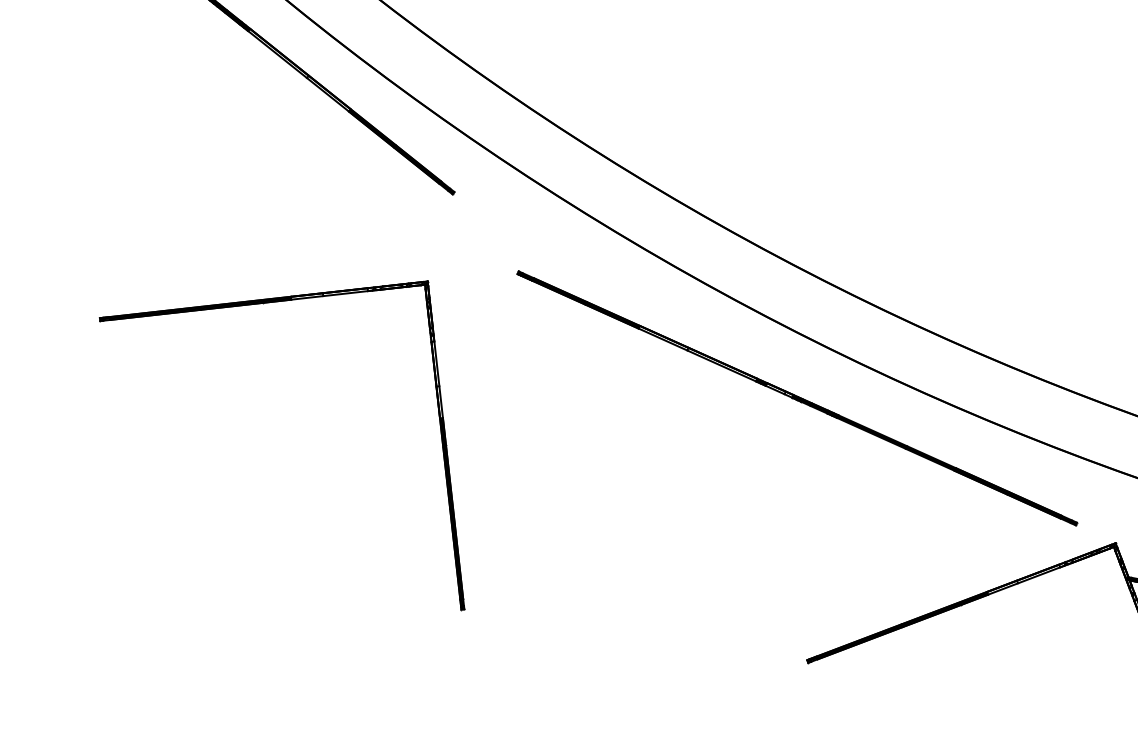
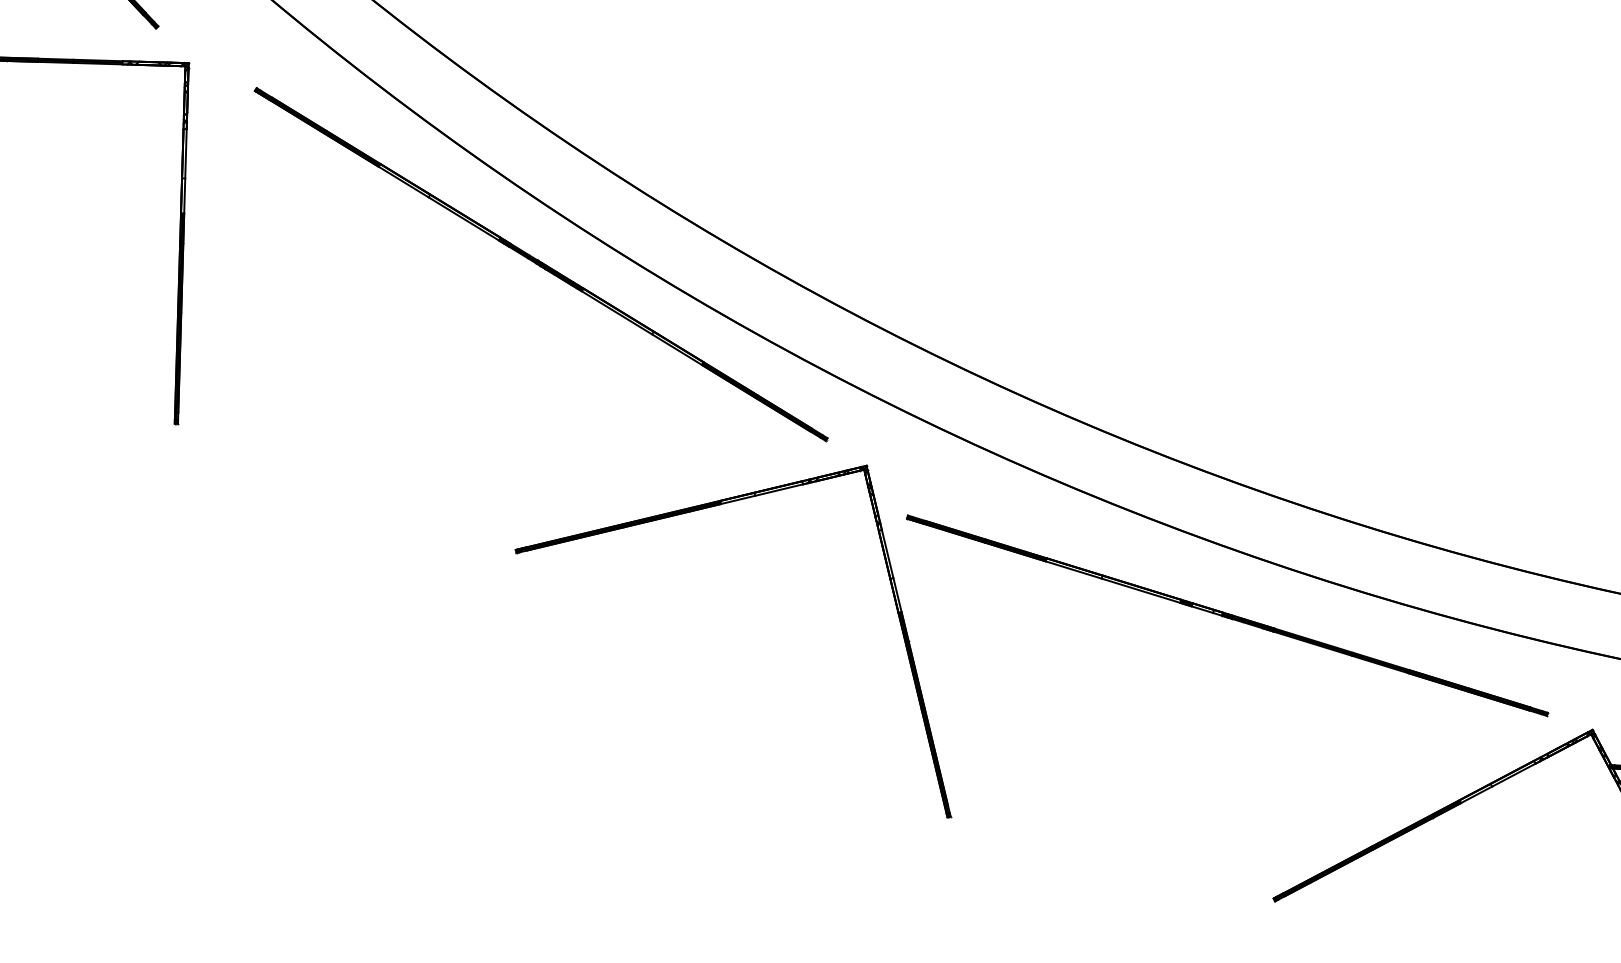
part: (271, 303) -> (699, 510), moved

